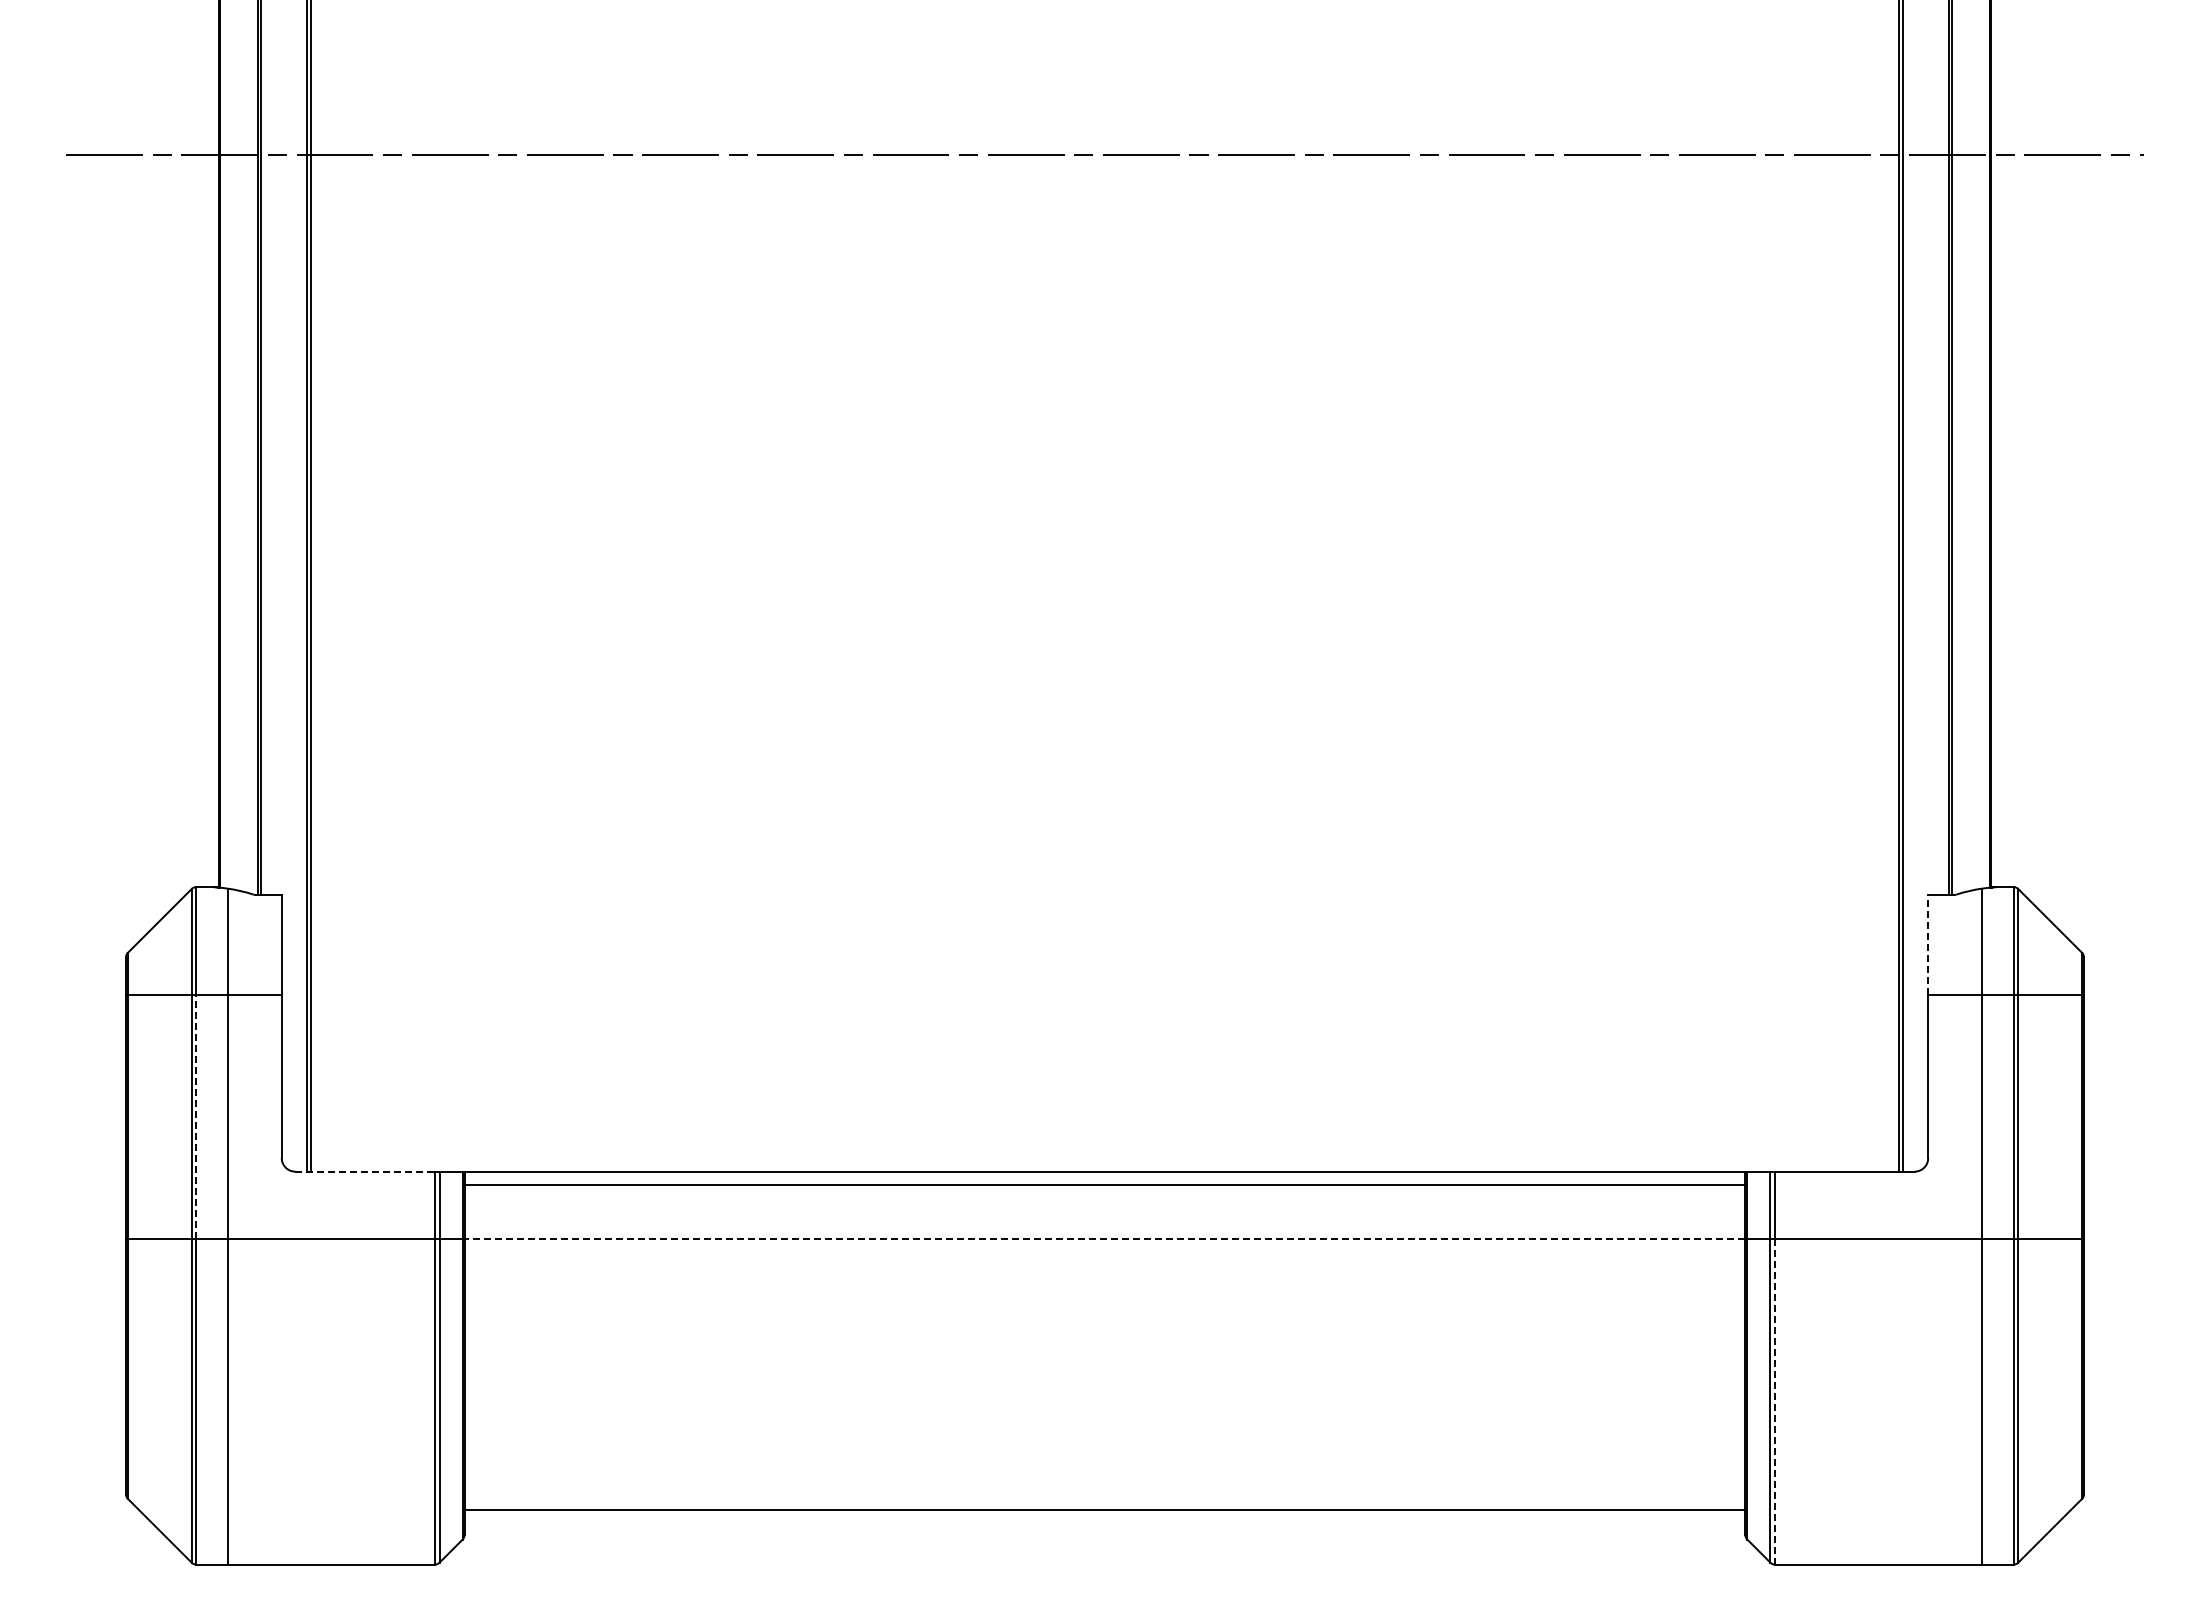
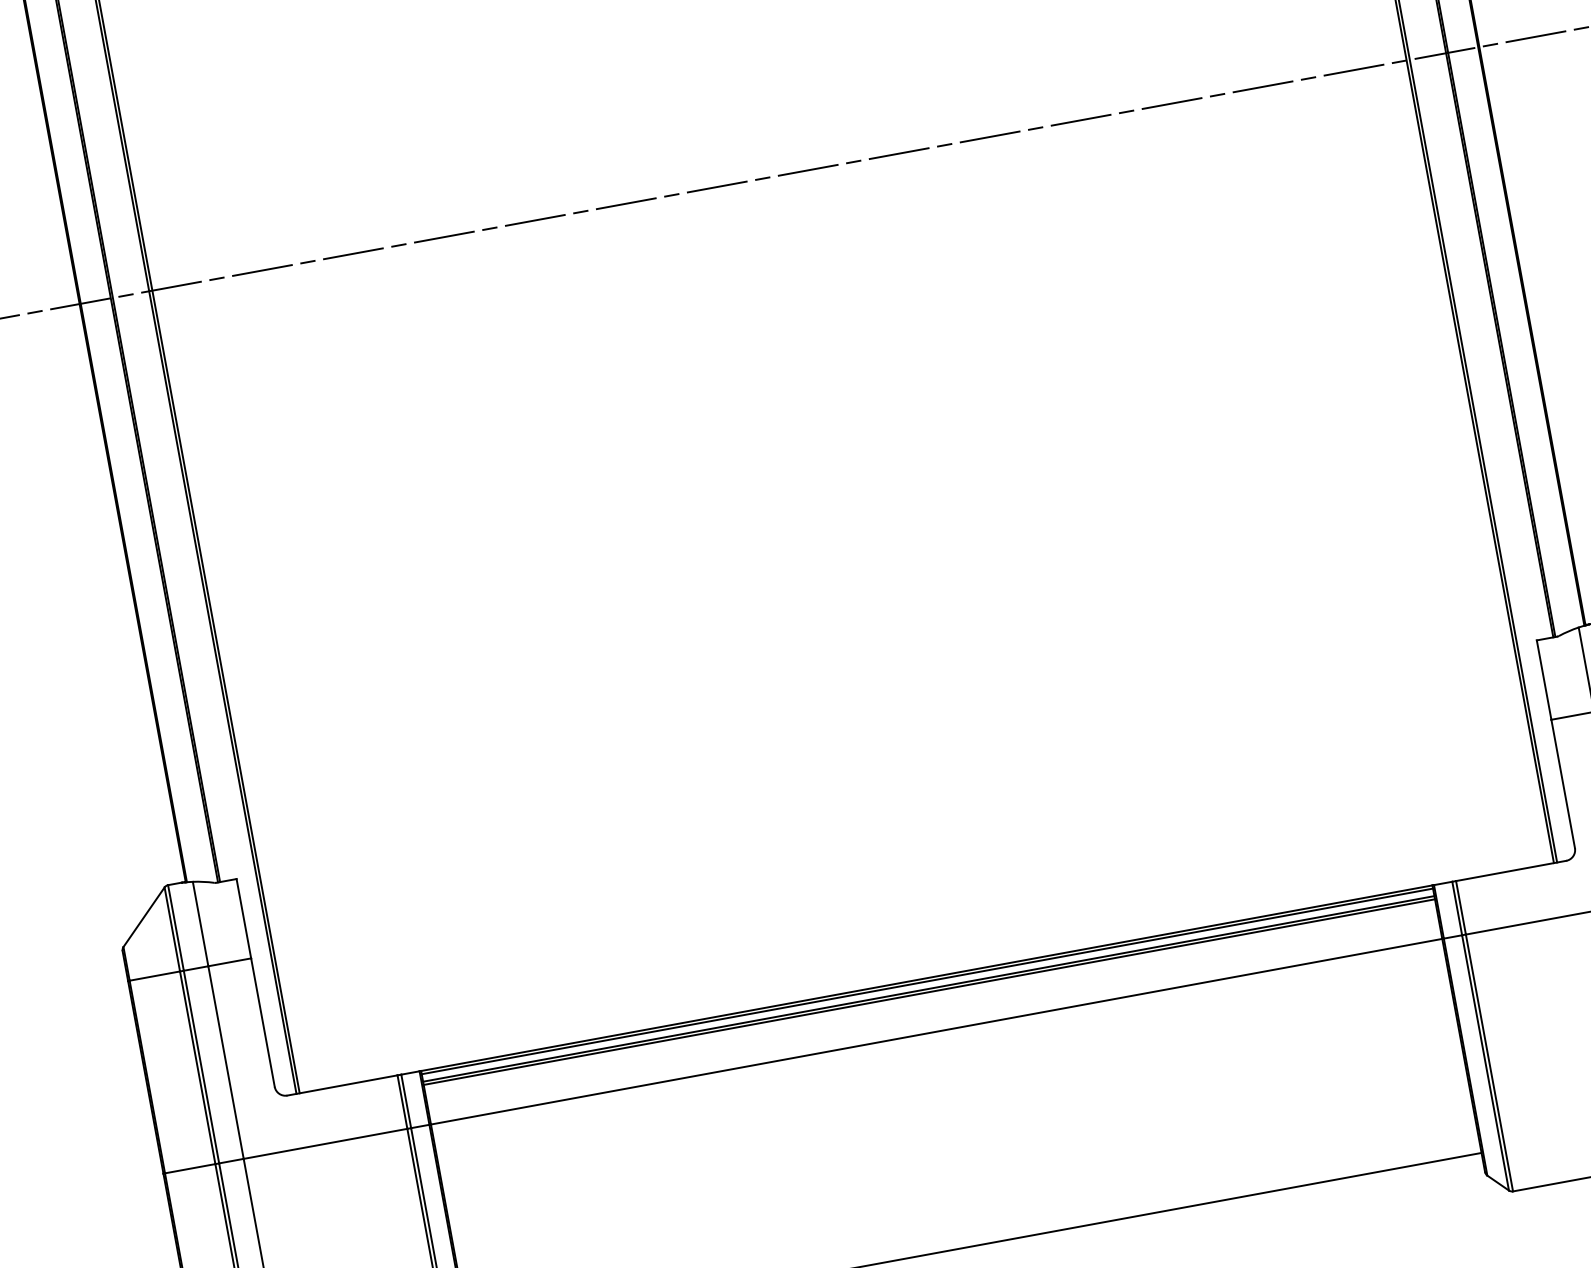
line: (1928, 944) -> (1544, 679), dashed -> solid
line: (196, 1117) -> (201, 1067), dashed -> solid
line: (365, 1171) -> (342, 1085), dashed -> solid
line: (1104, 1175) -> (926, 981), added
line: (1104, 1189) -> (929, 992), added
line: (1104, 1239) -> (936, 1031), dashed -> solid
line: (1775, 1402) -> (1489, 1063), dashed -> solid

